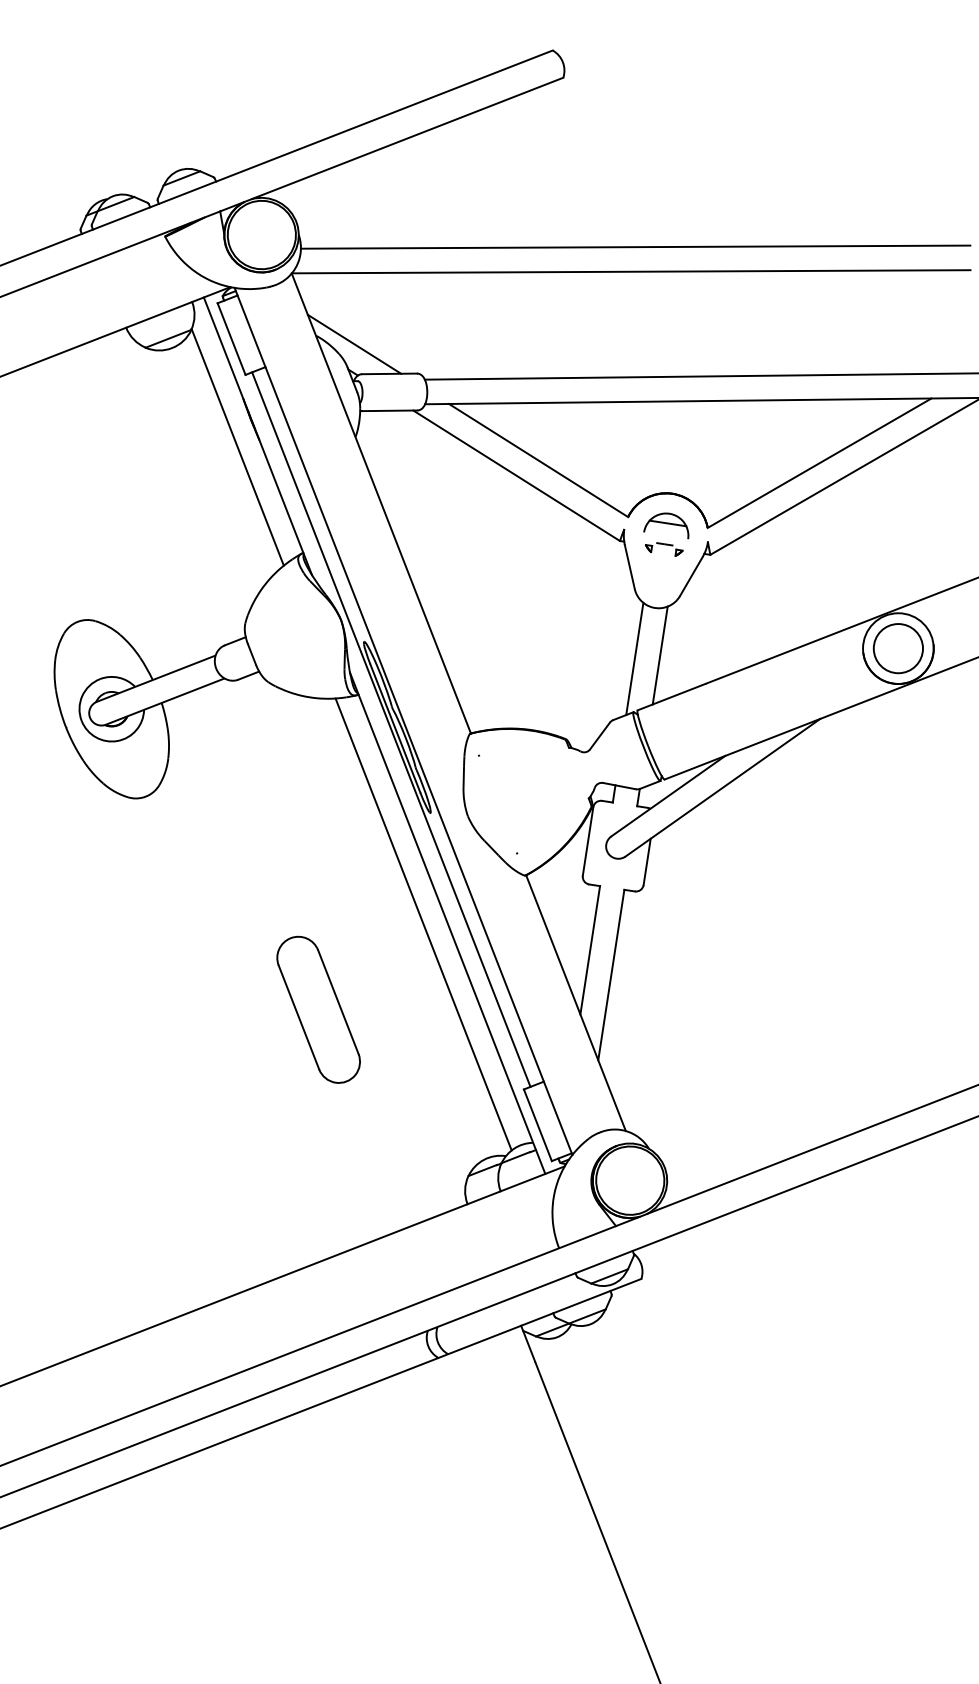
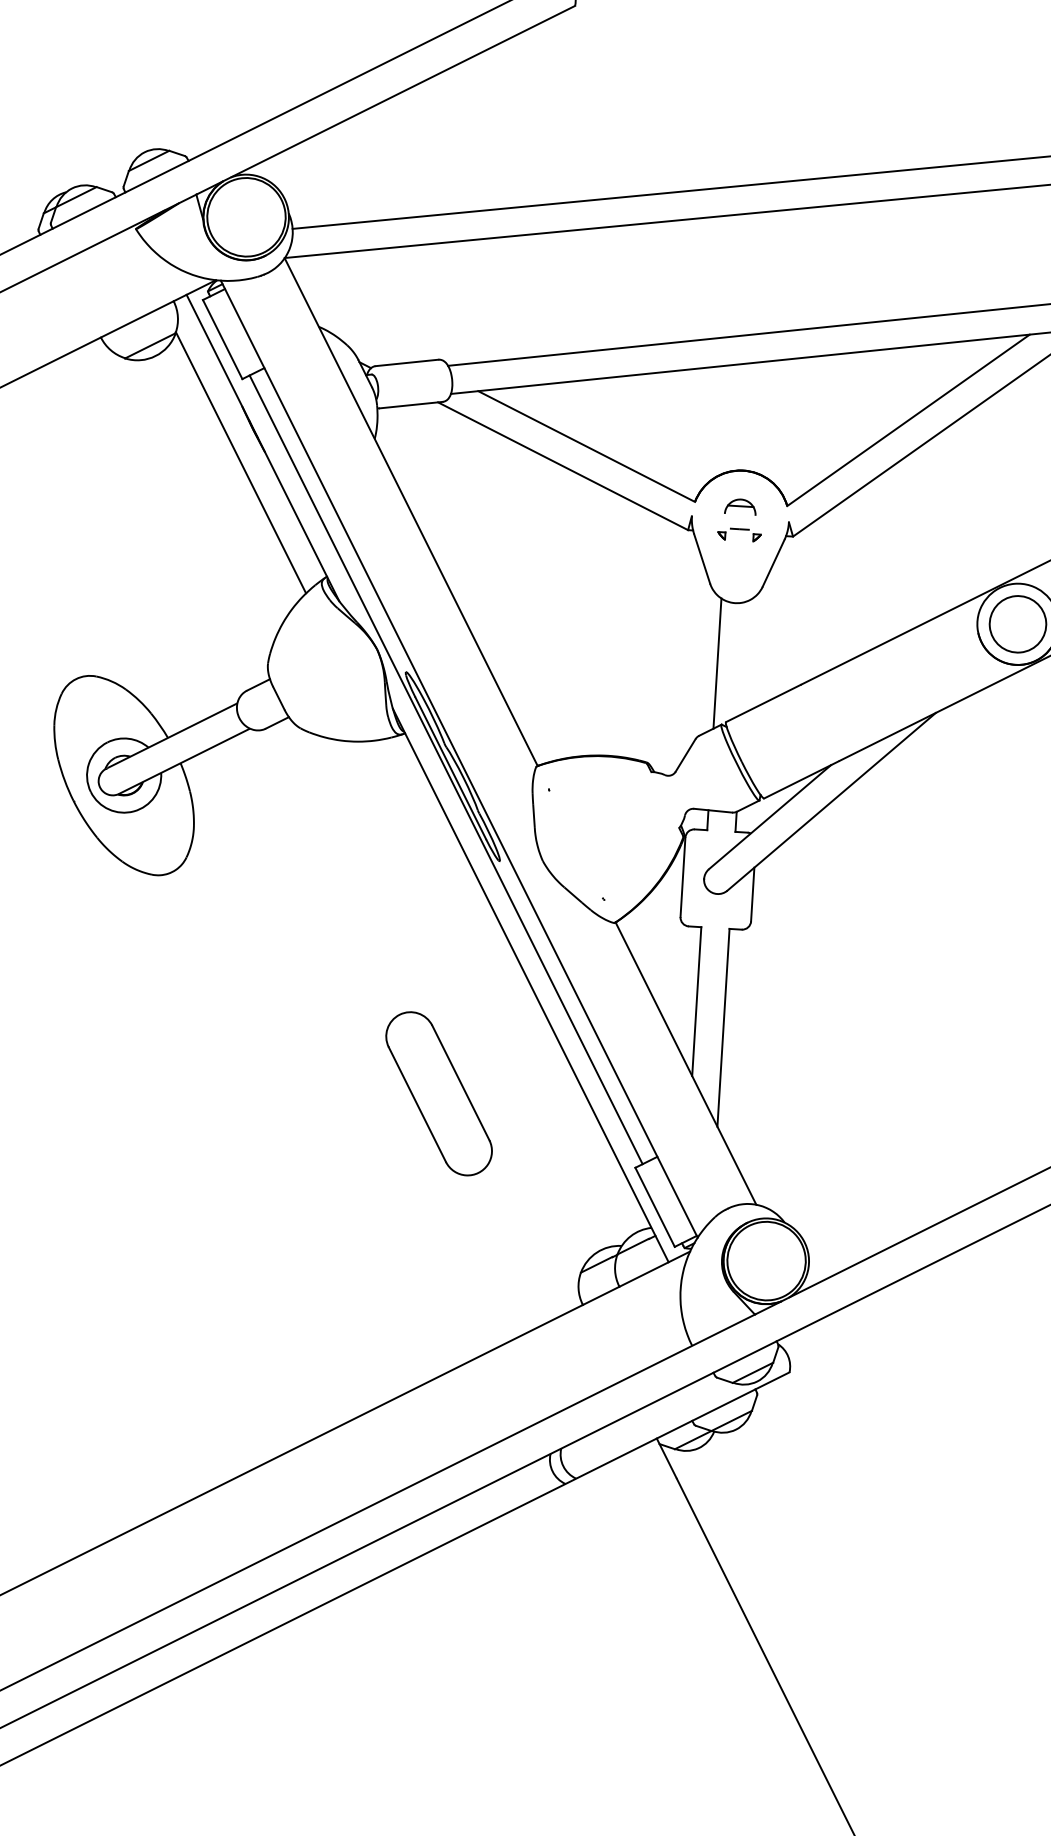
line: (354, 343) -> (363, 331), removed
part: (666, 525) -> (739, 507), size x0.6
line: (659, 655) -> (745, 657), removed
line: (423, 924) -> (503, 989), removed
part: (318, 1009) -> (438, 1093), moved

